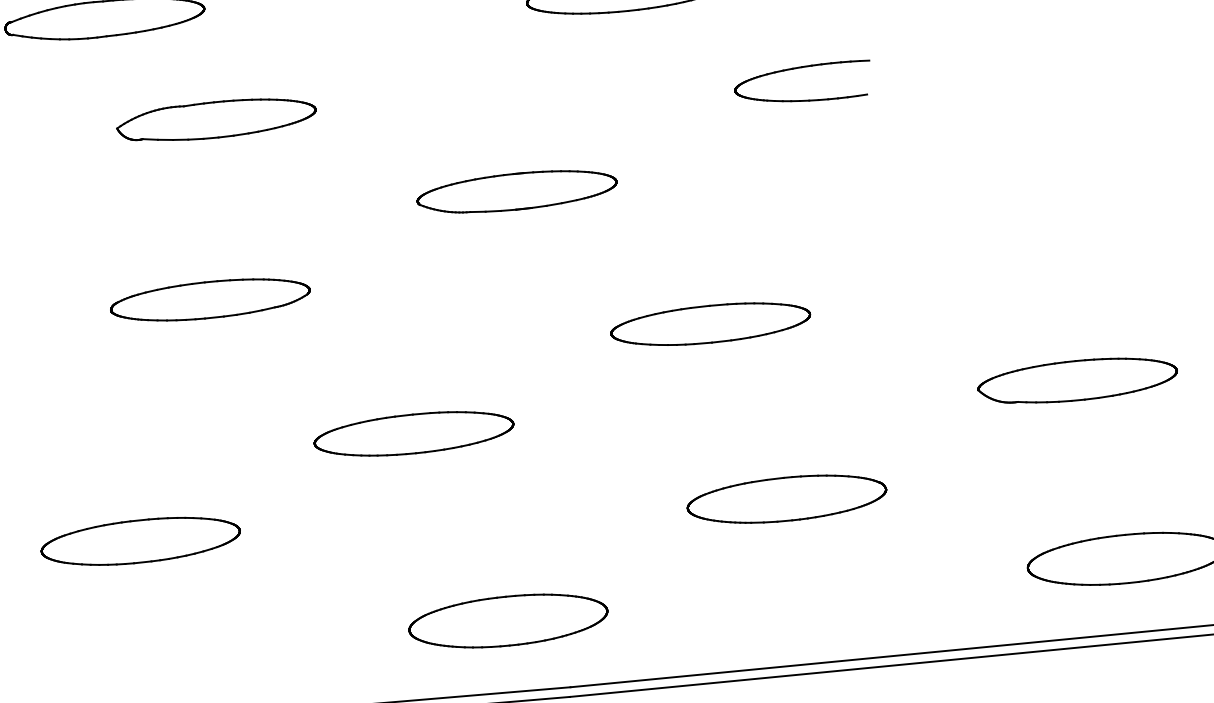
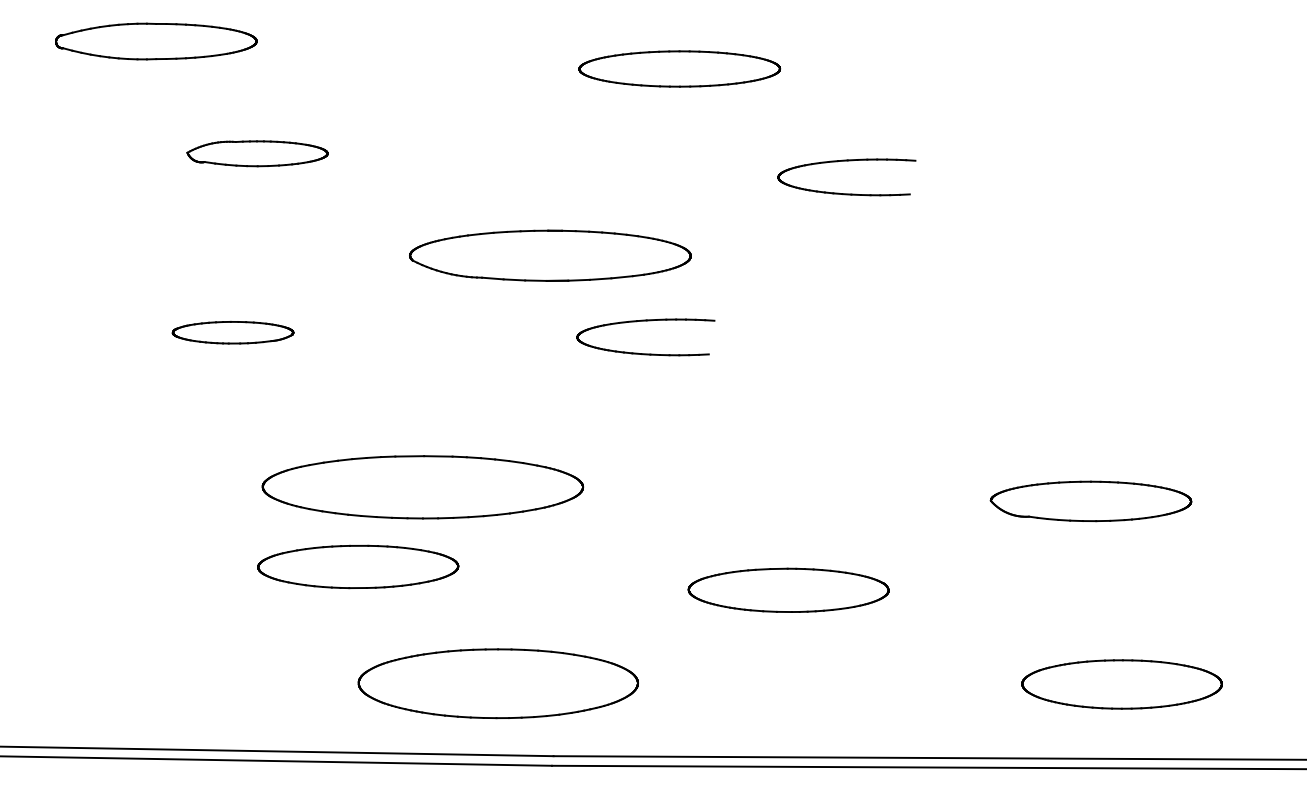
part: (216, 119) -> (257, 153), size x0.7
part: (517, 191) -> (550, 255), size x1.4
part: (617, 247) -> (645, 321), added
part: (209, 299) -> (232, 332), size x0.6
part: (710, 323) -> (730, 407), removed
part: (413, 434) -> (422, 487), size x1.6
part: (141, 540) -> (358, 566), moved
part: (507, 620) -> (497, 683), size x1.4

